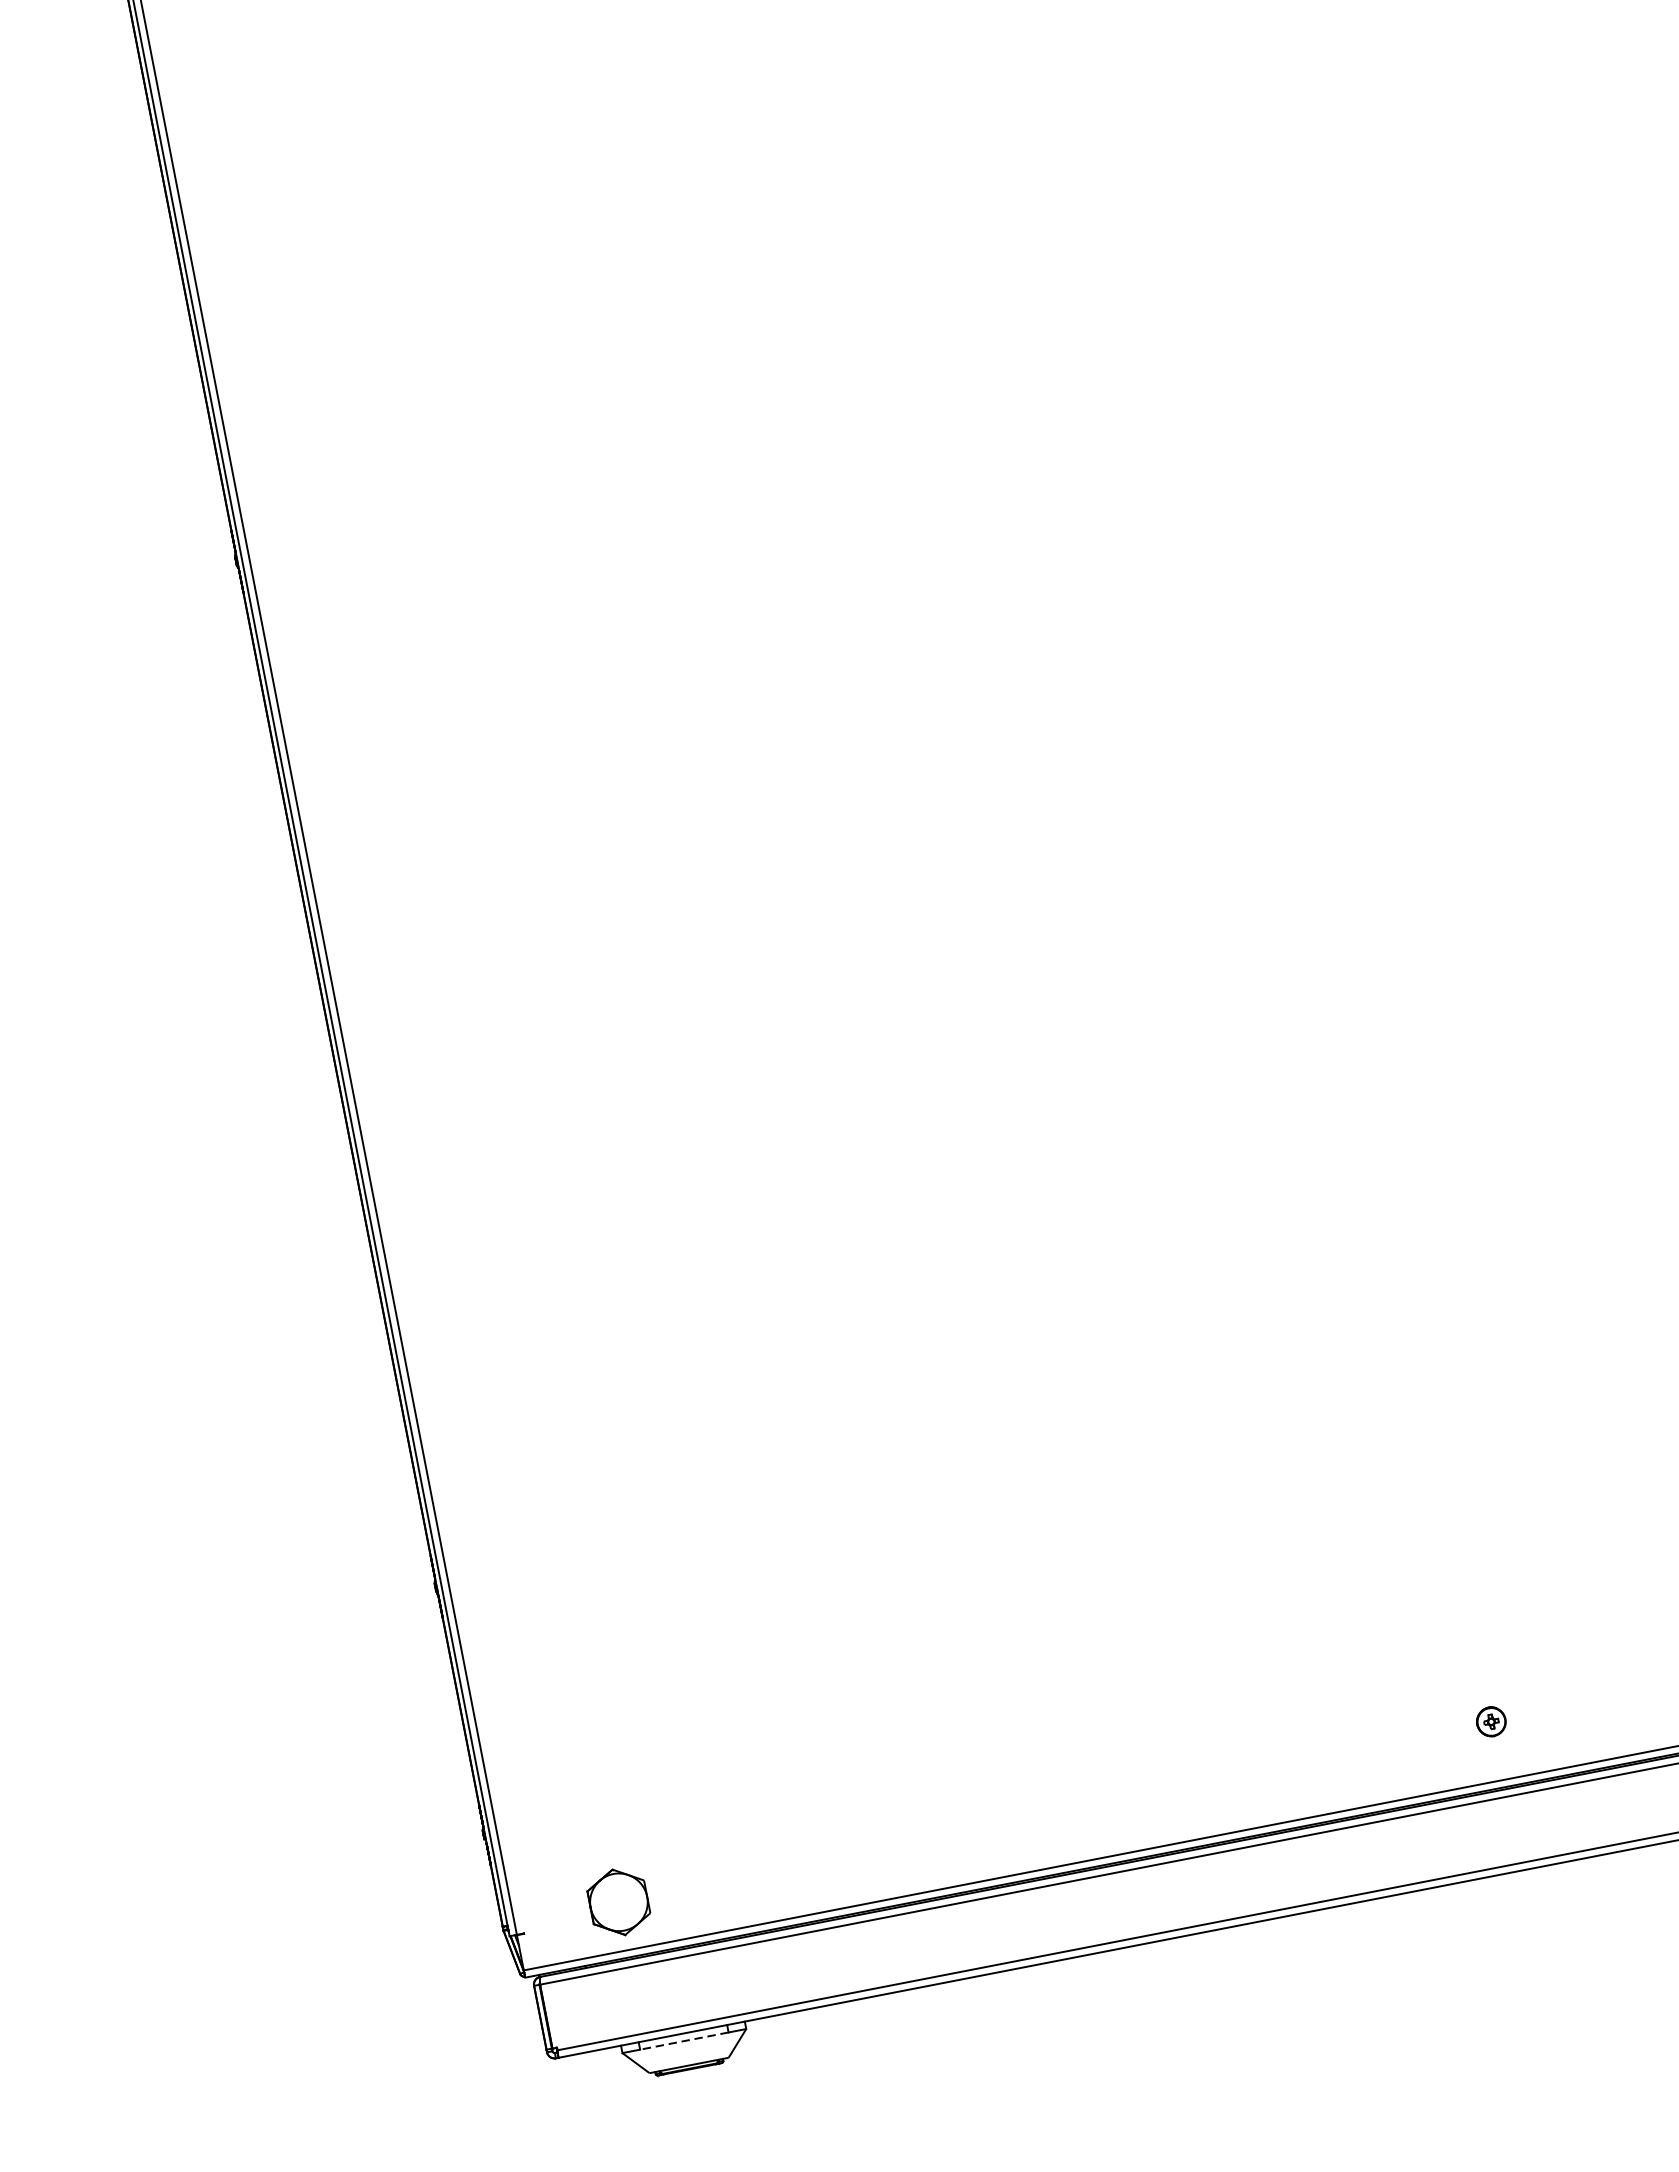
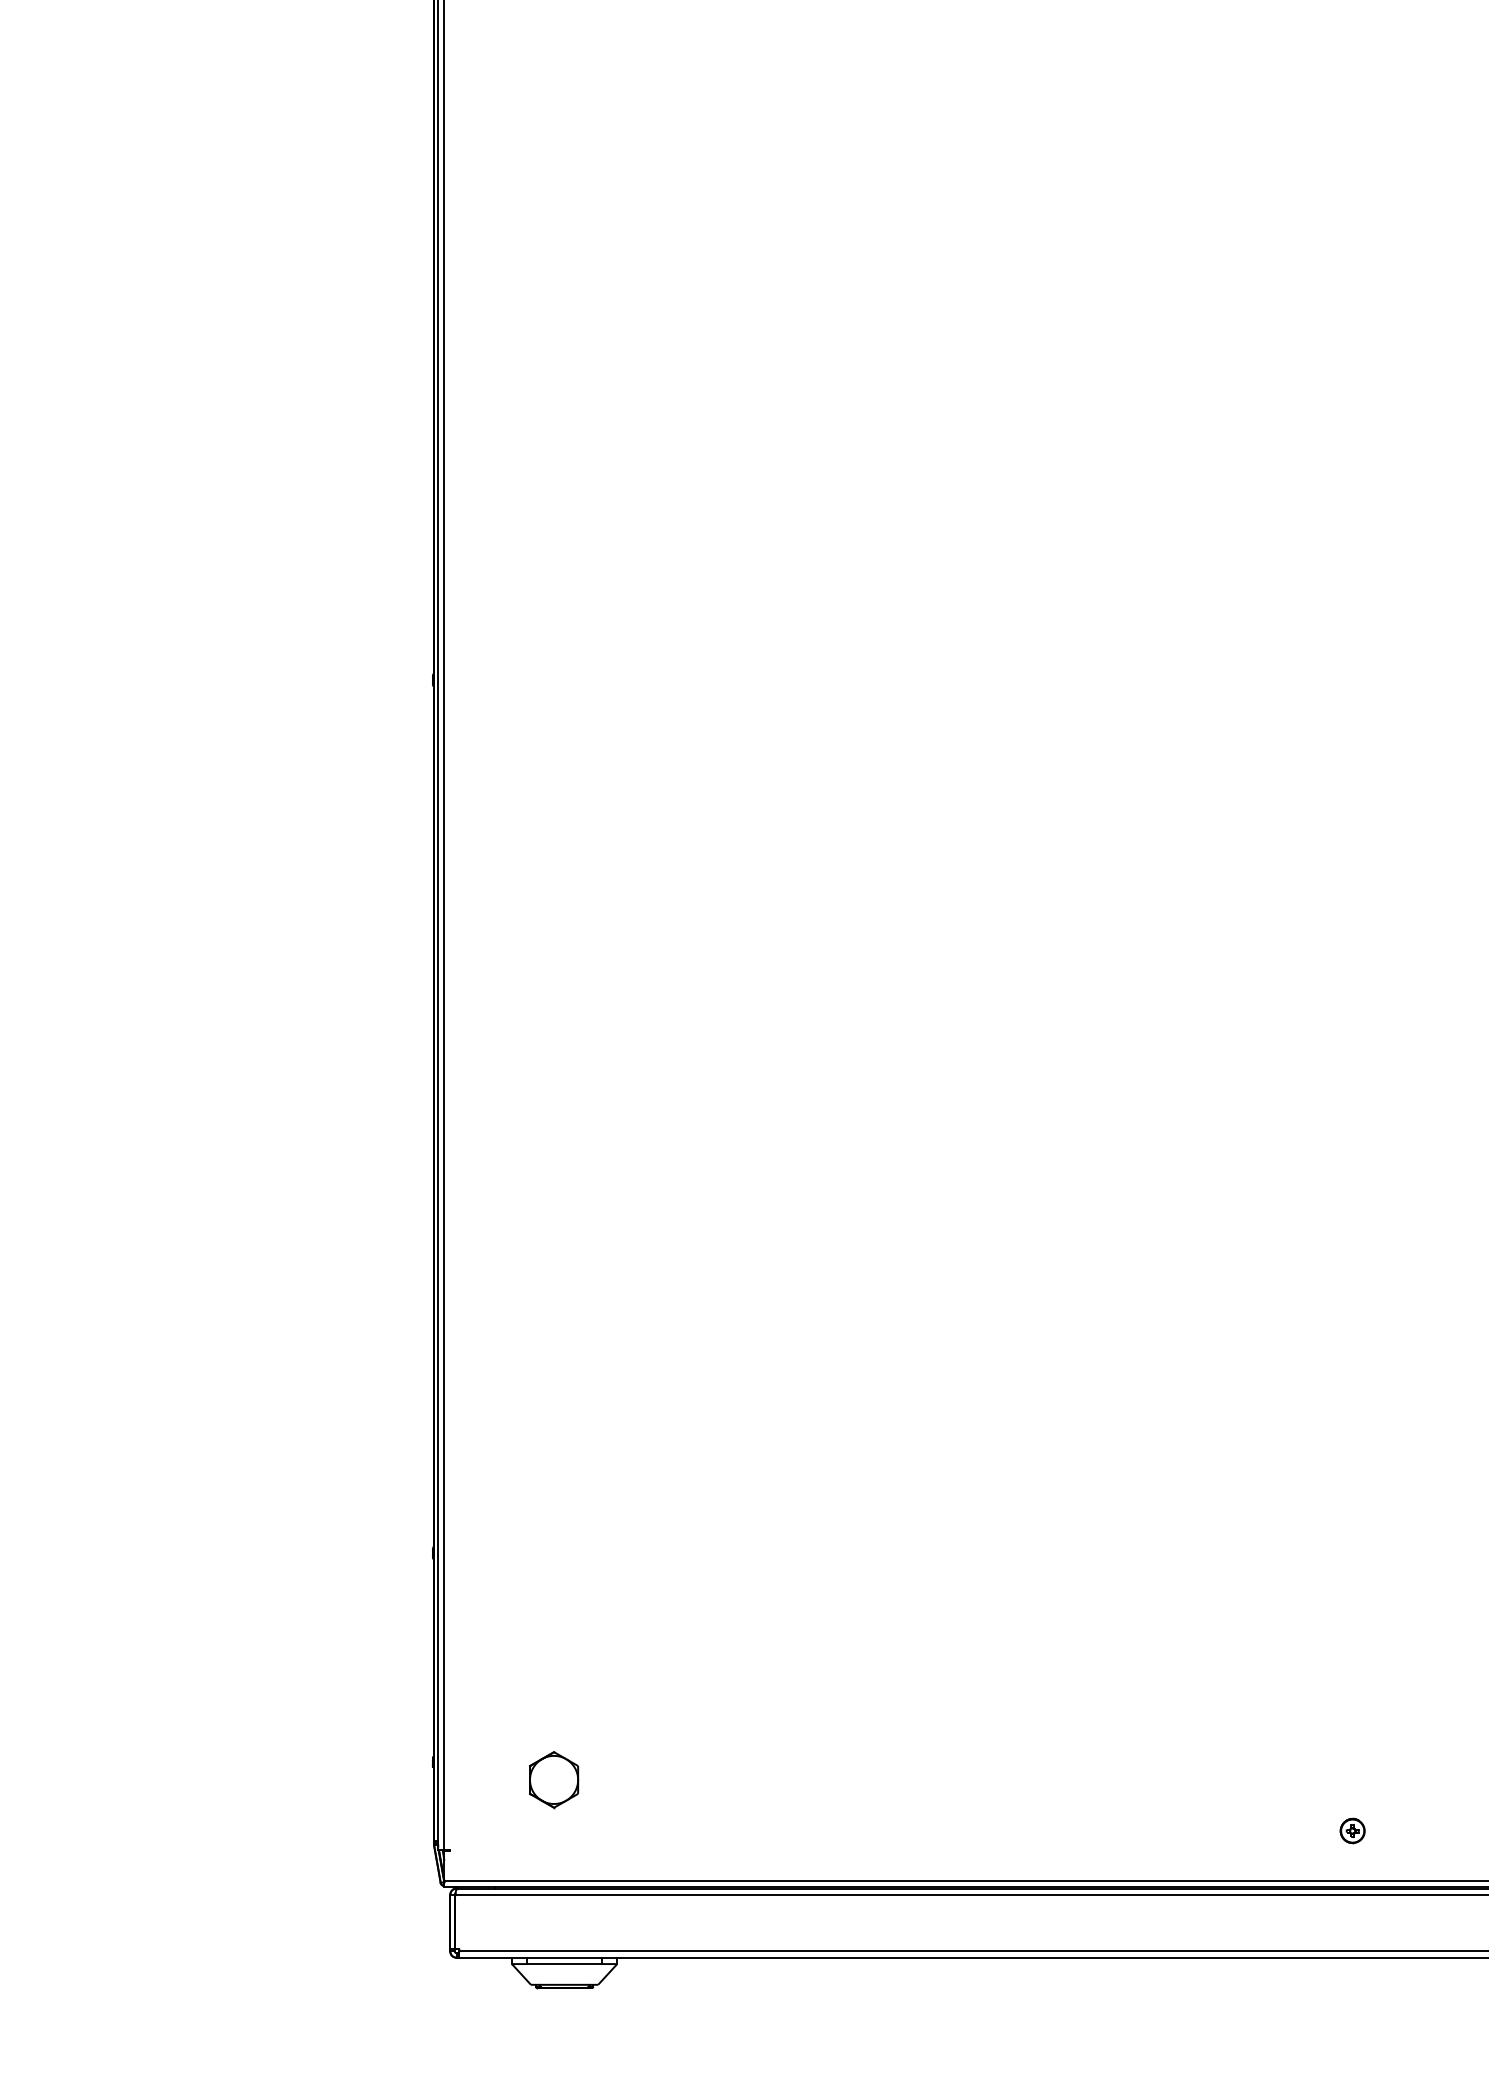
part: (1491, 1721) -> (1352, 1830), moved
part: (619, 1902) -> (554, 1780), moved
line: (684, 2041) -> (564, 1964), dashed -> solid

